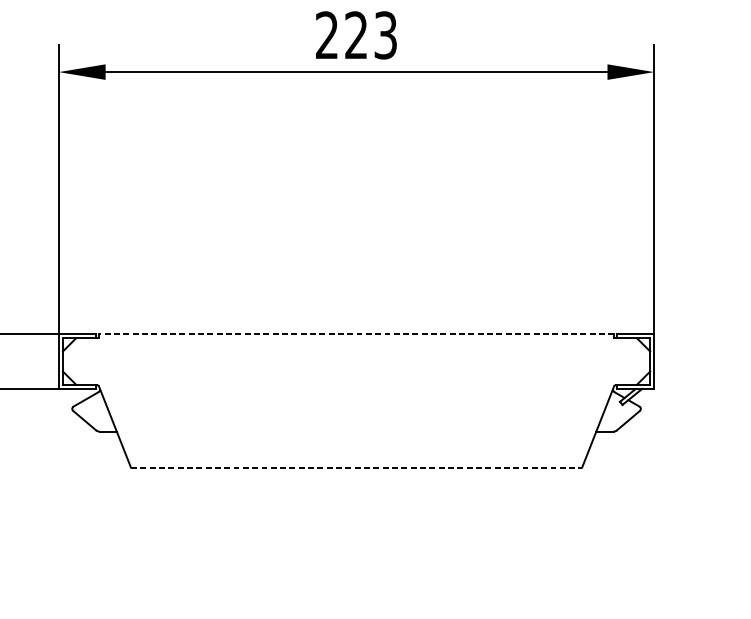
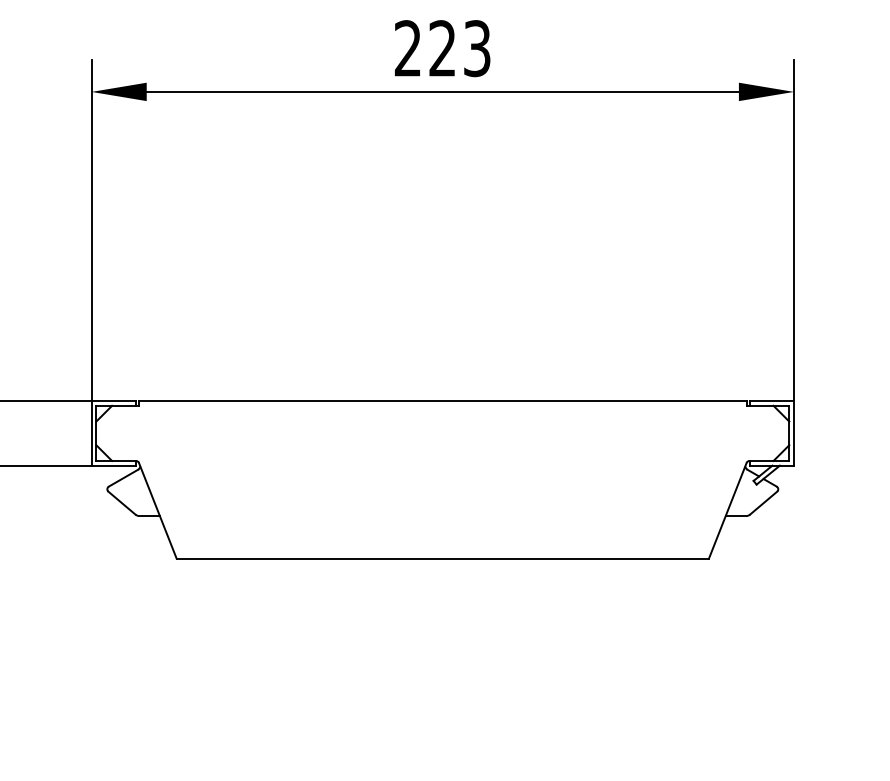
line: (356, 334) -> (442, 401), dashed -> solid
line: (357, 467) -> (443, 558), dashed -> solid

